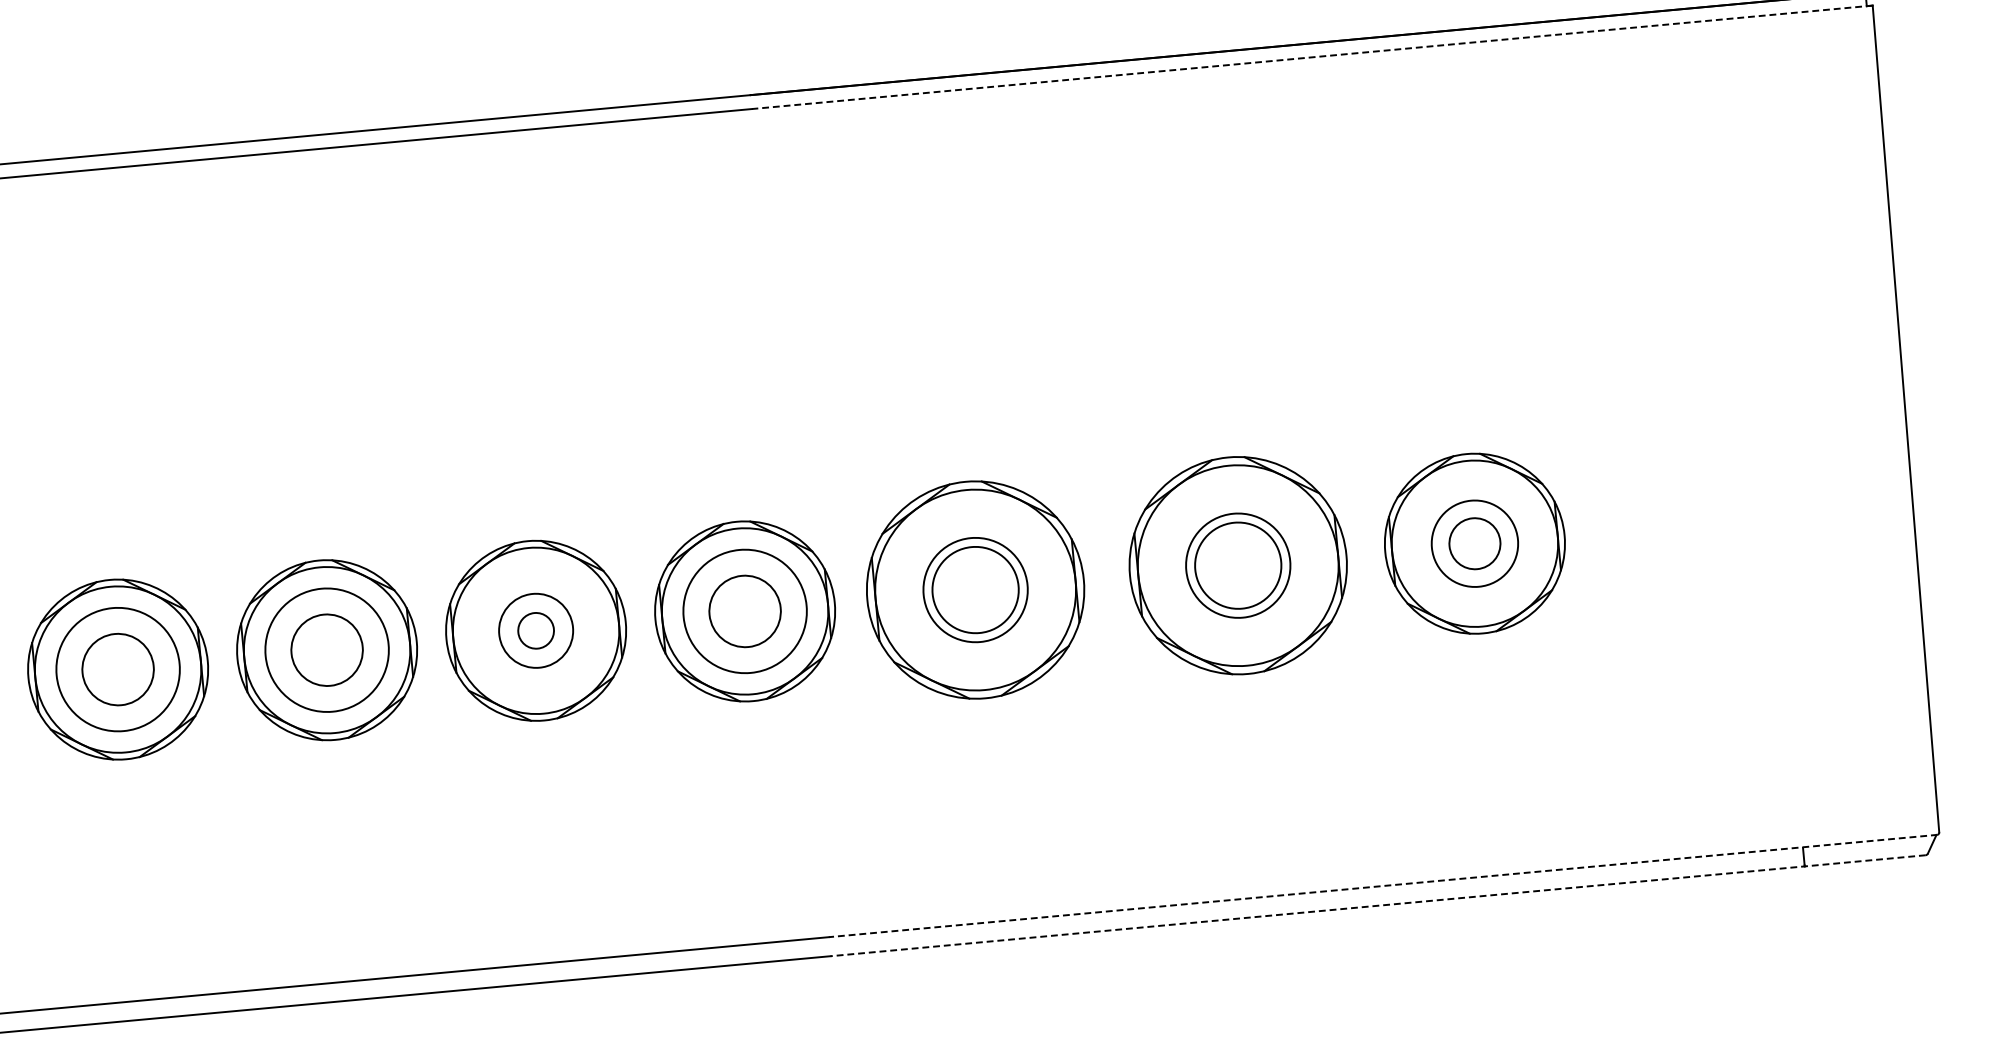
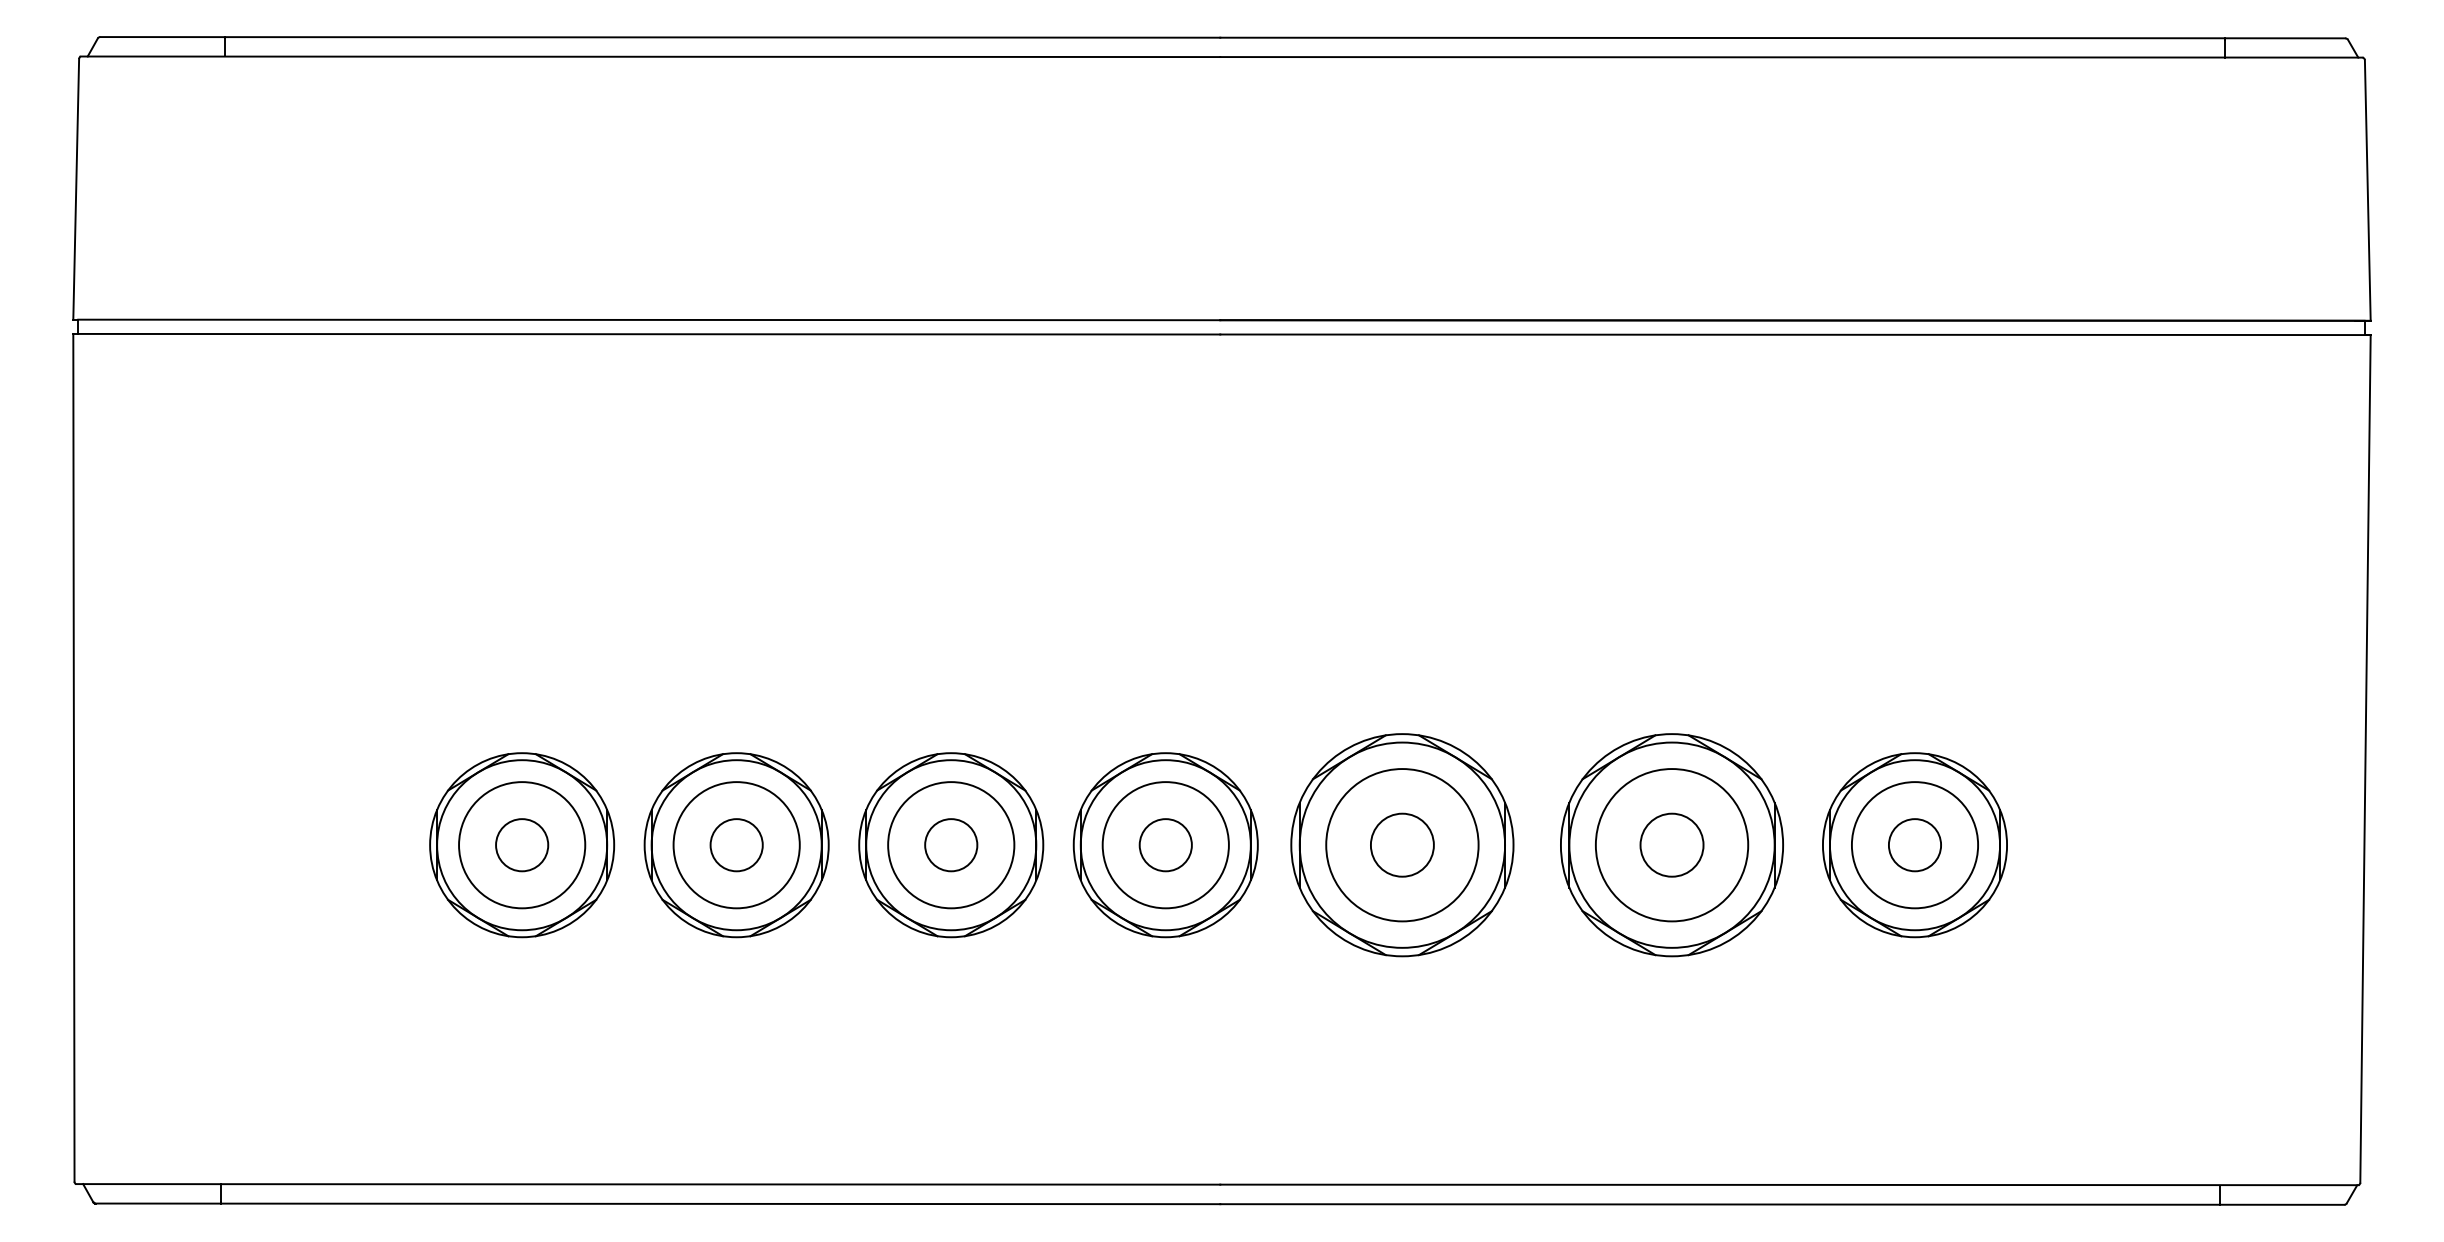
line: (1311, 57) -> (1794, 334), dashed -> solid
circle: (1474, 544) -> (1914, 845), size x1.43
circle: (1237, 565) -> (1671, 844), size x0.71
circle: (1237, 566) -> (1671, 845), size x1.43
circle: (974, 589) -> (1401, 844), size x0.71
circle: (975, 590) -> (1402, 845), size x1.43
circle: (744, 611) -> (1165, 845), size x0.71
circle: (536, 631) -> (951, 845), size x1.43
circle: (536, 631) -> (951, 845), size x1.67
circle: (326, 650) -> (736, 845), size x0.71
circle: (118, 669) -> (522, 845), size x0.71
line: (1382, 885) -> (1788, 1184), dashed -> solid
line: (1377, 905) -> (1781, 1204), dashed -> solid

